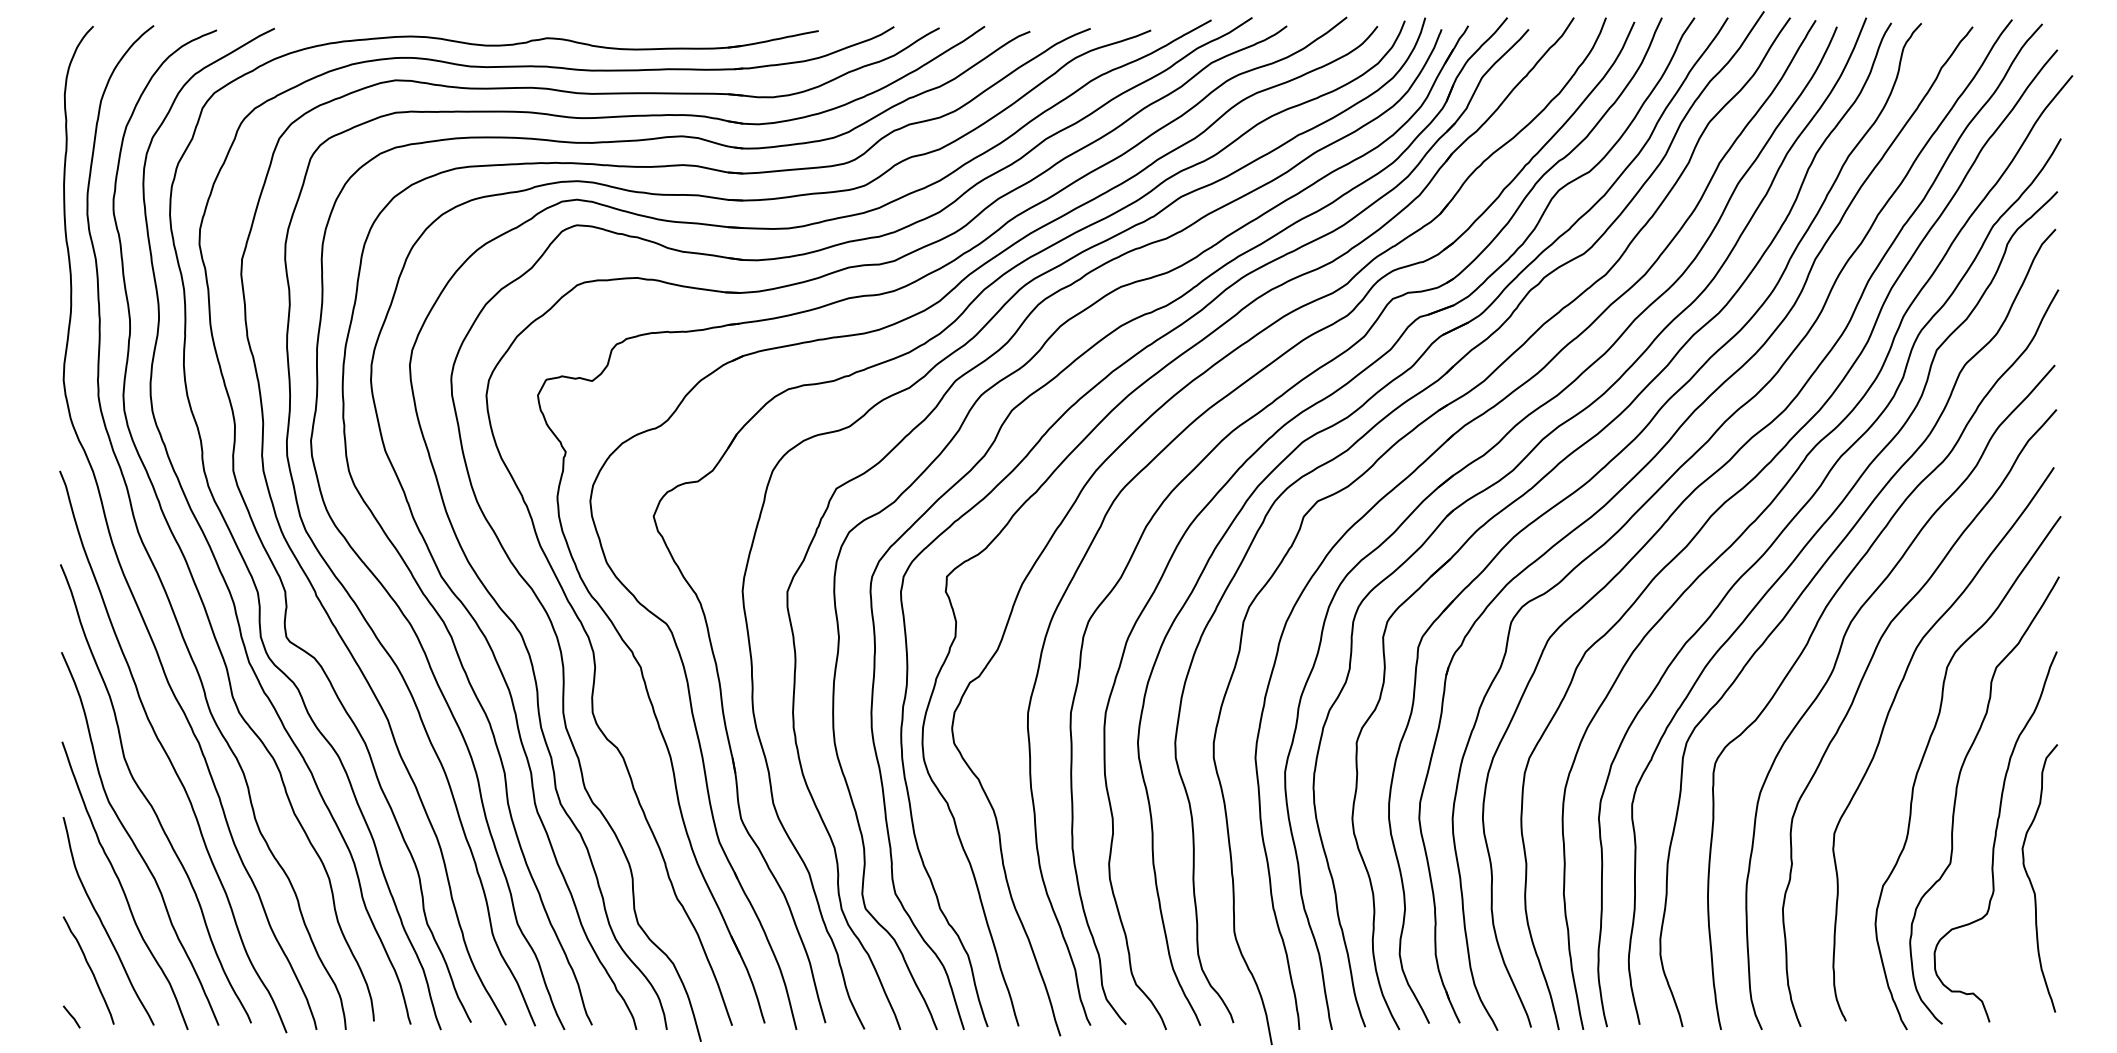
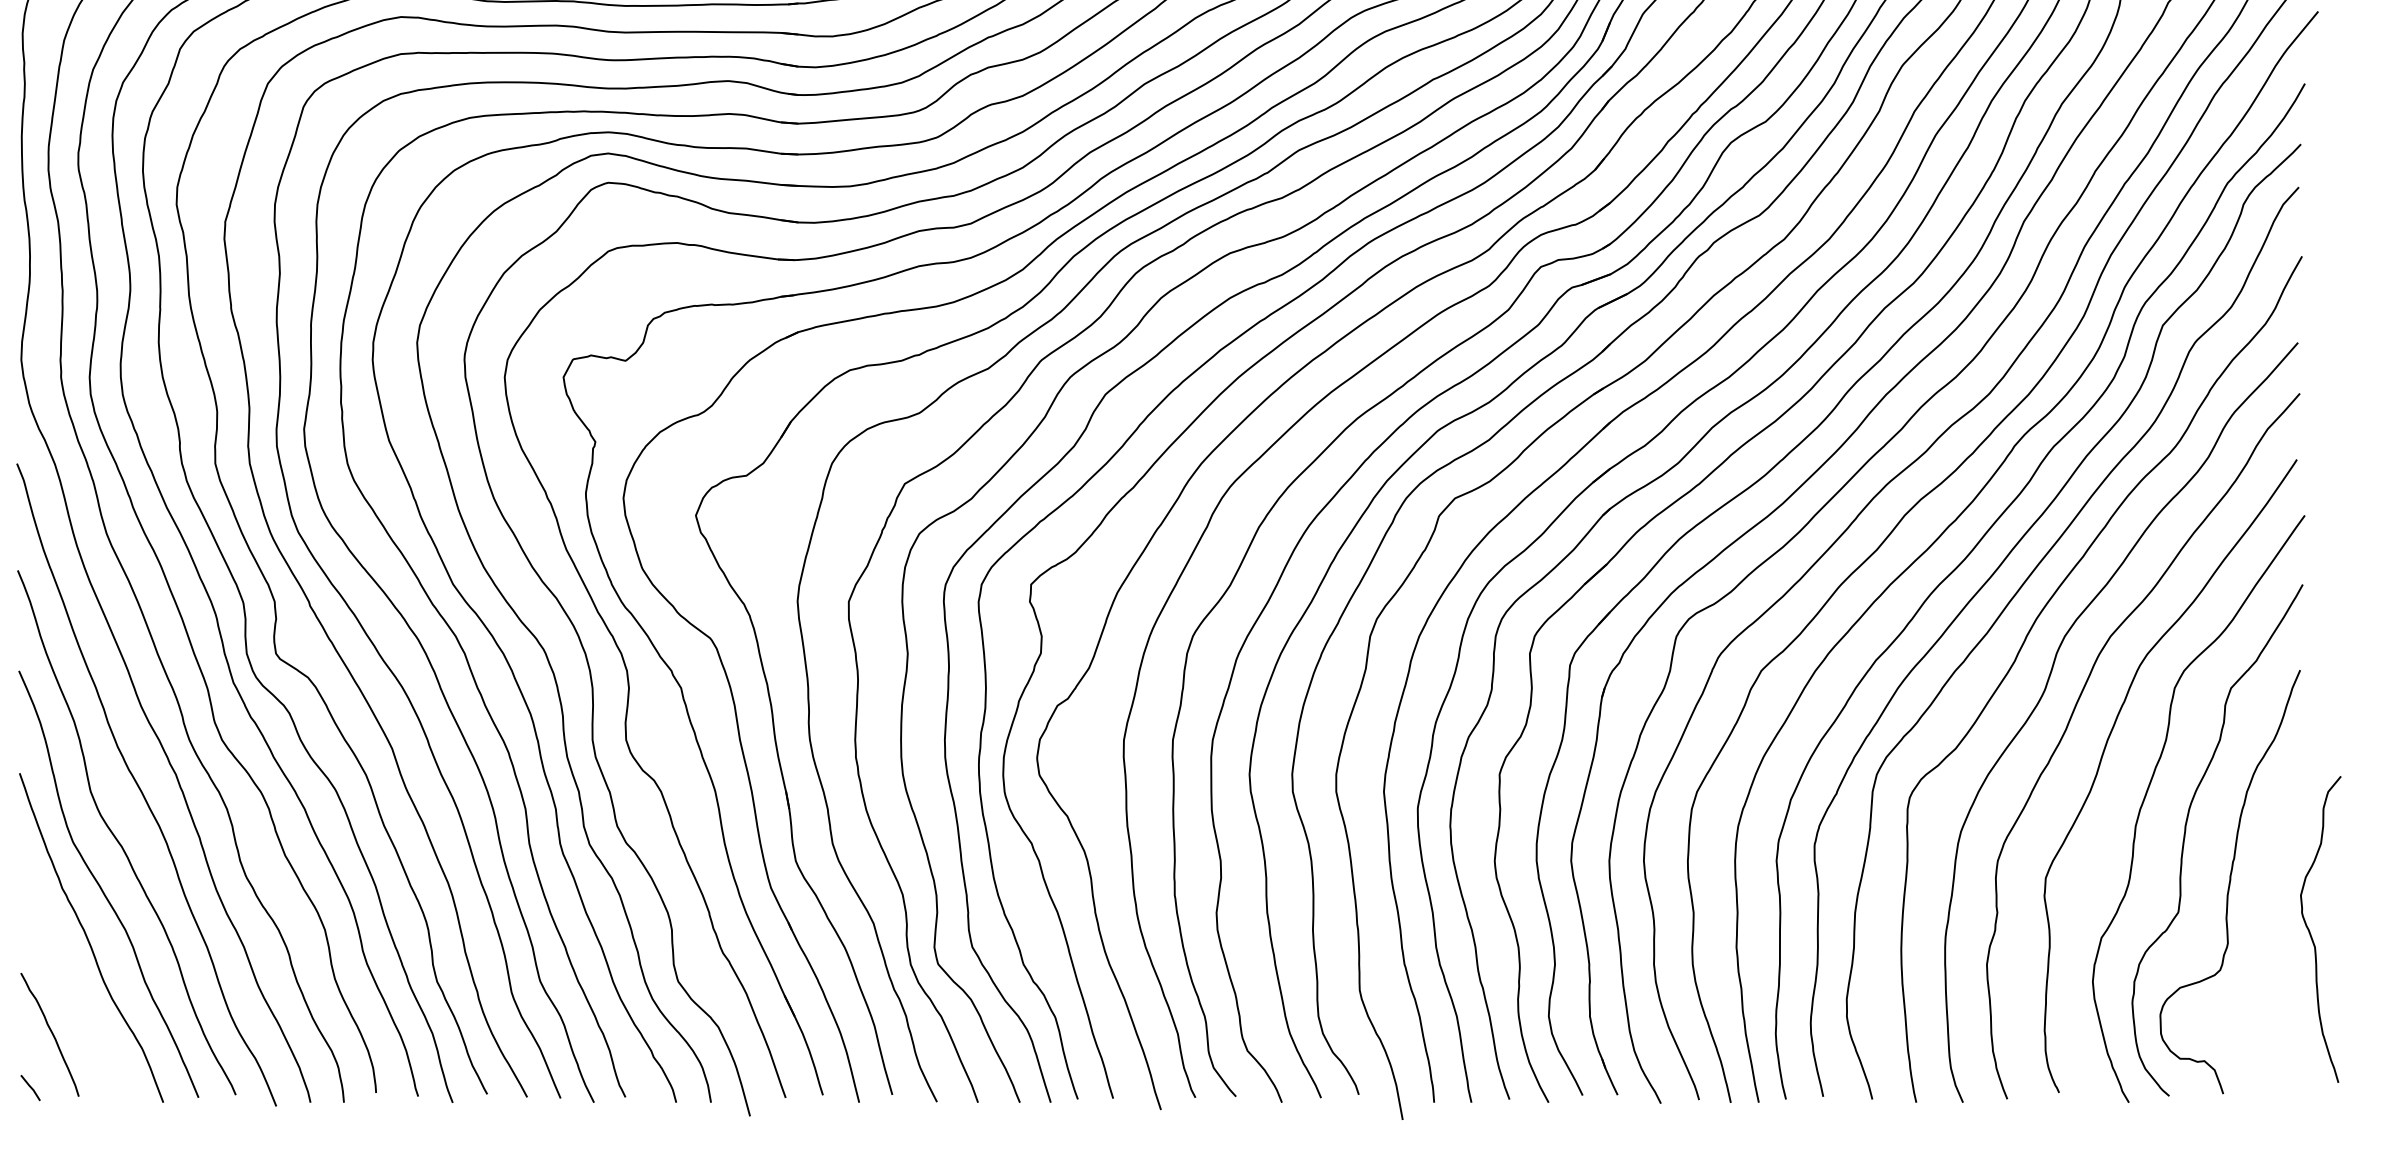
curve: (2031, 881) -> (2311, 933), moved
curve: (104, 925) -> (68, 983), removed

